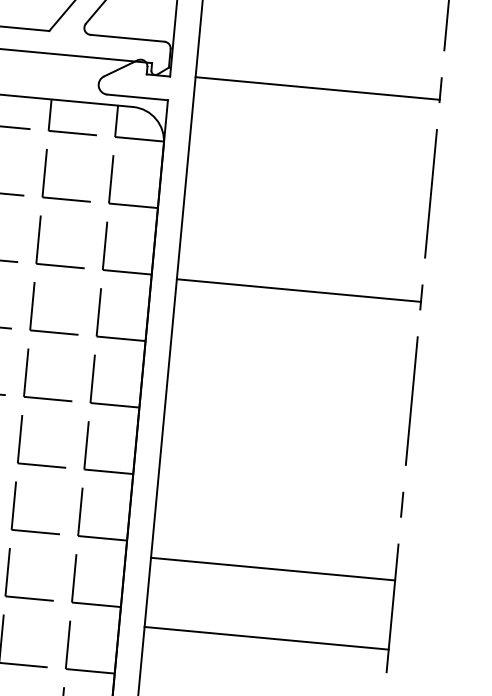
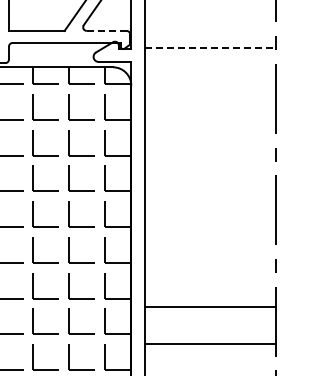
line: (127, 37) -> (106, 30), solid -> dashed
line: (317, 88) -> (210, 48), solid -> dashed
line: (298, 289) -> (210, 156), removed

